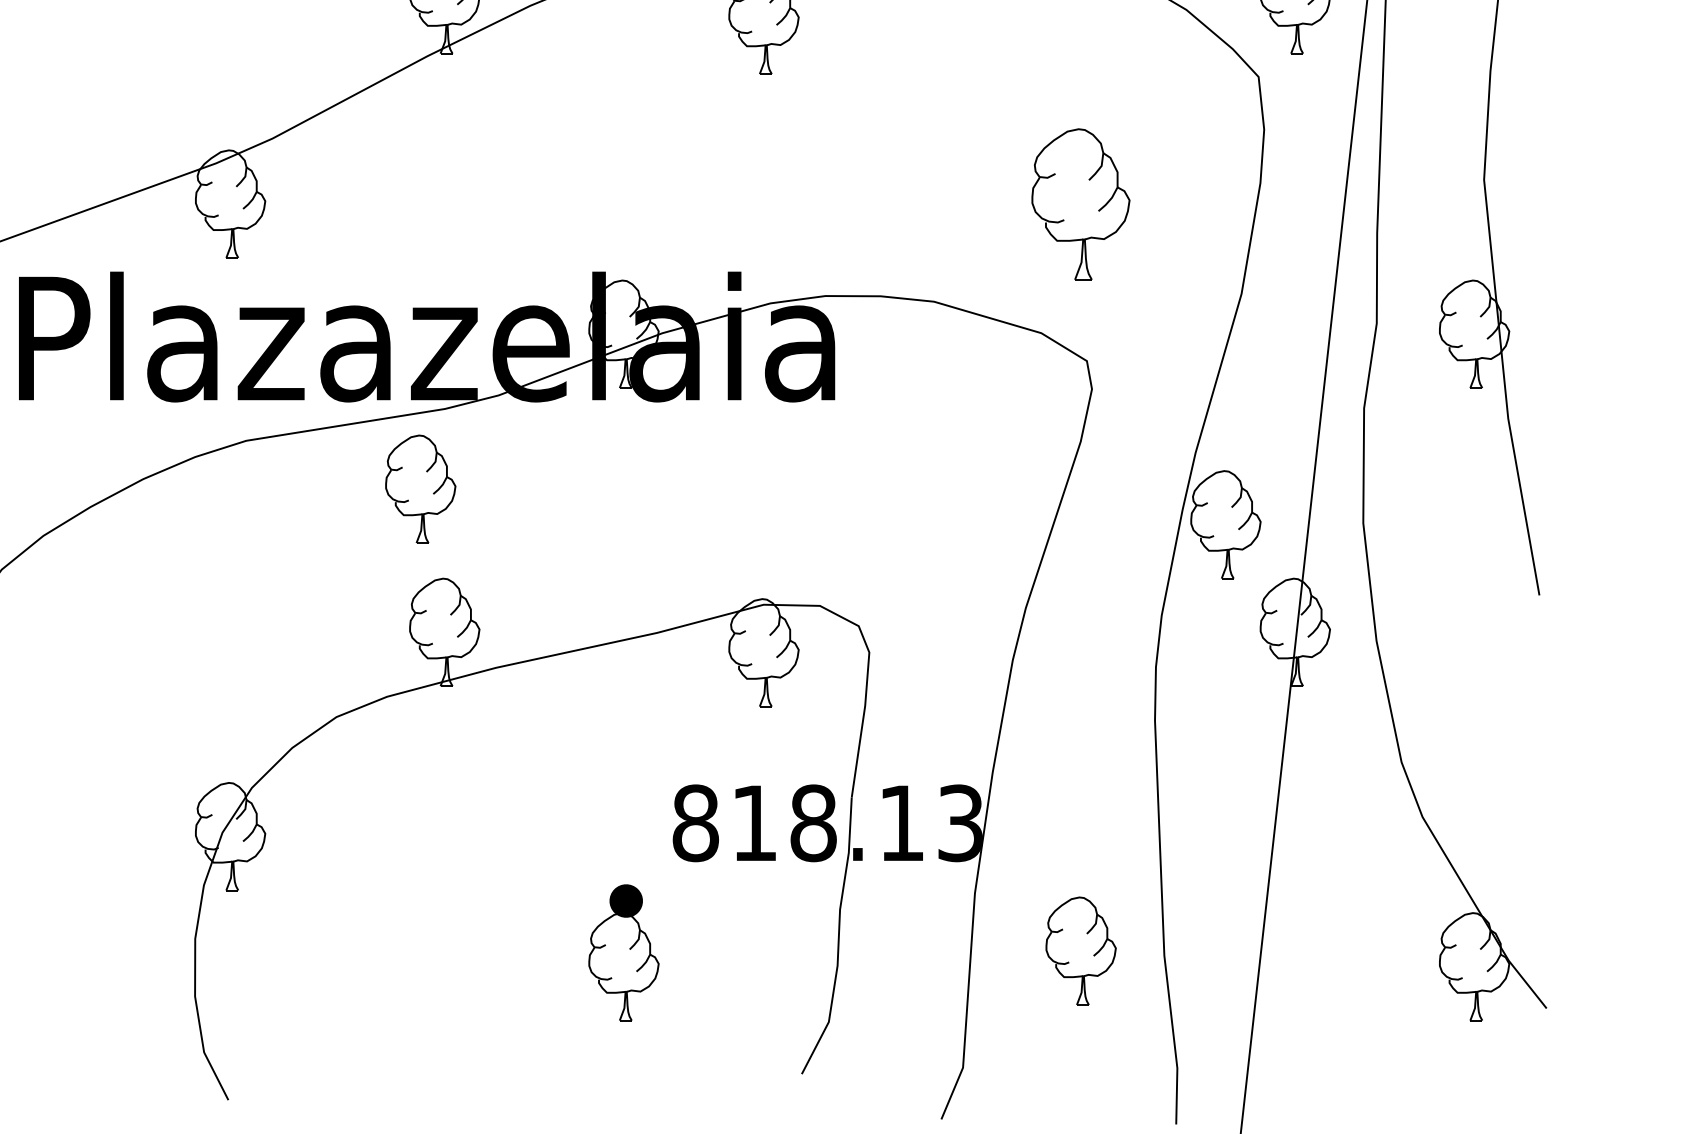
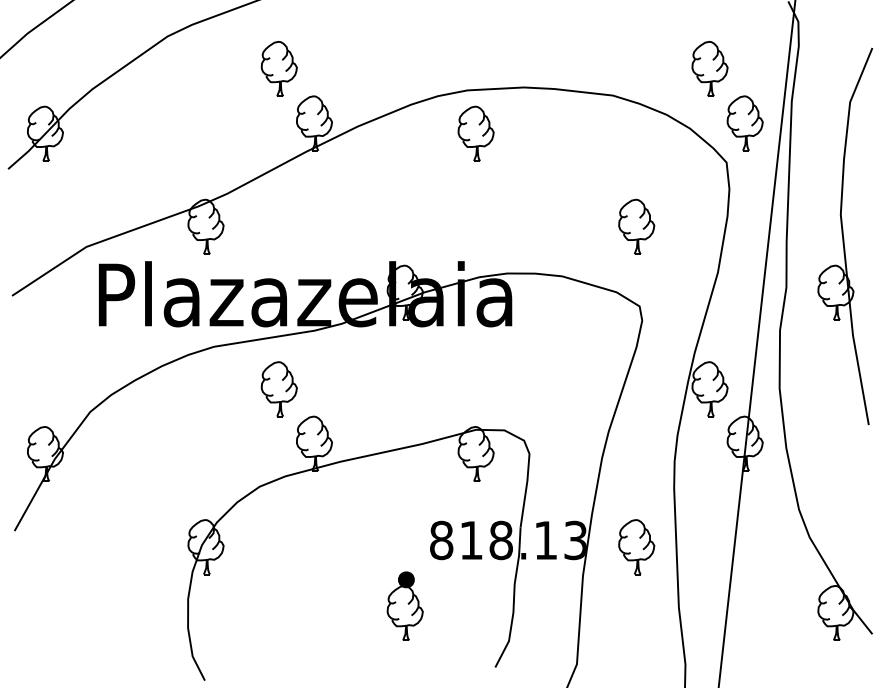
part: (1080, 203) -> (636, 226), size x0.71
part: (419, 489) -> (278, 389), moved
part: (1080, 951) -> (636, 547), moved

